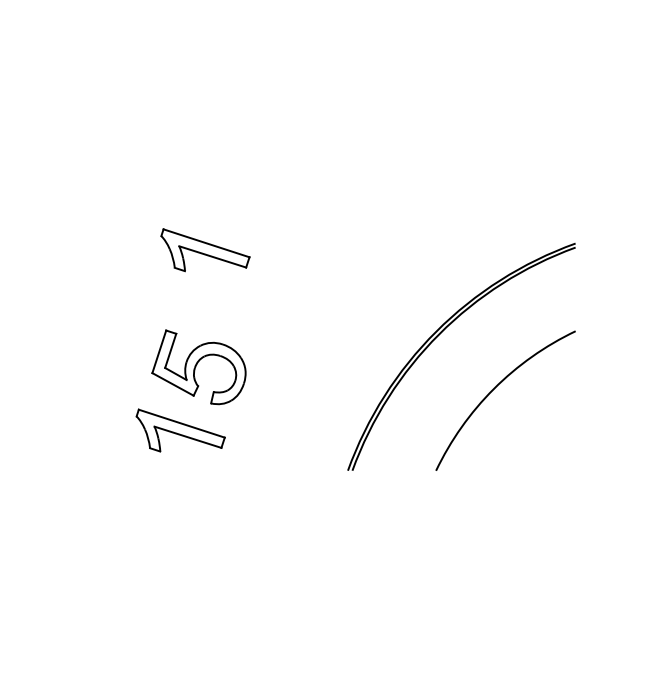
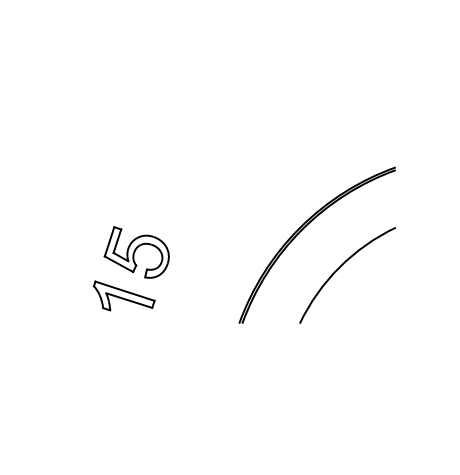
part: (205, 249) -> (141, 171), removed

